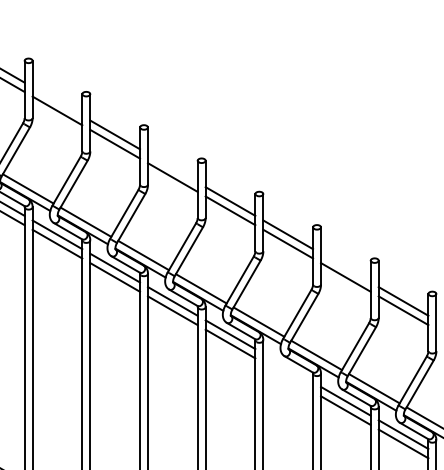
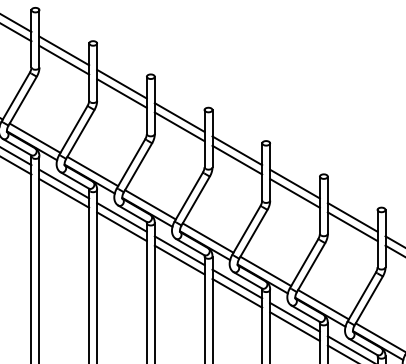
line: (57, 101) -> (64, 50), added
line: (172, 167) -> (179, 116), added
line: (345, 267) -> (352, 216), added
line: (288, 367) -> (295, 316), added
line: (288, 377) -> (295, 326), added

